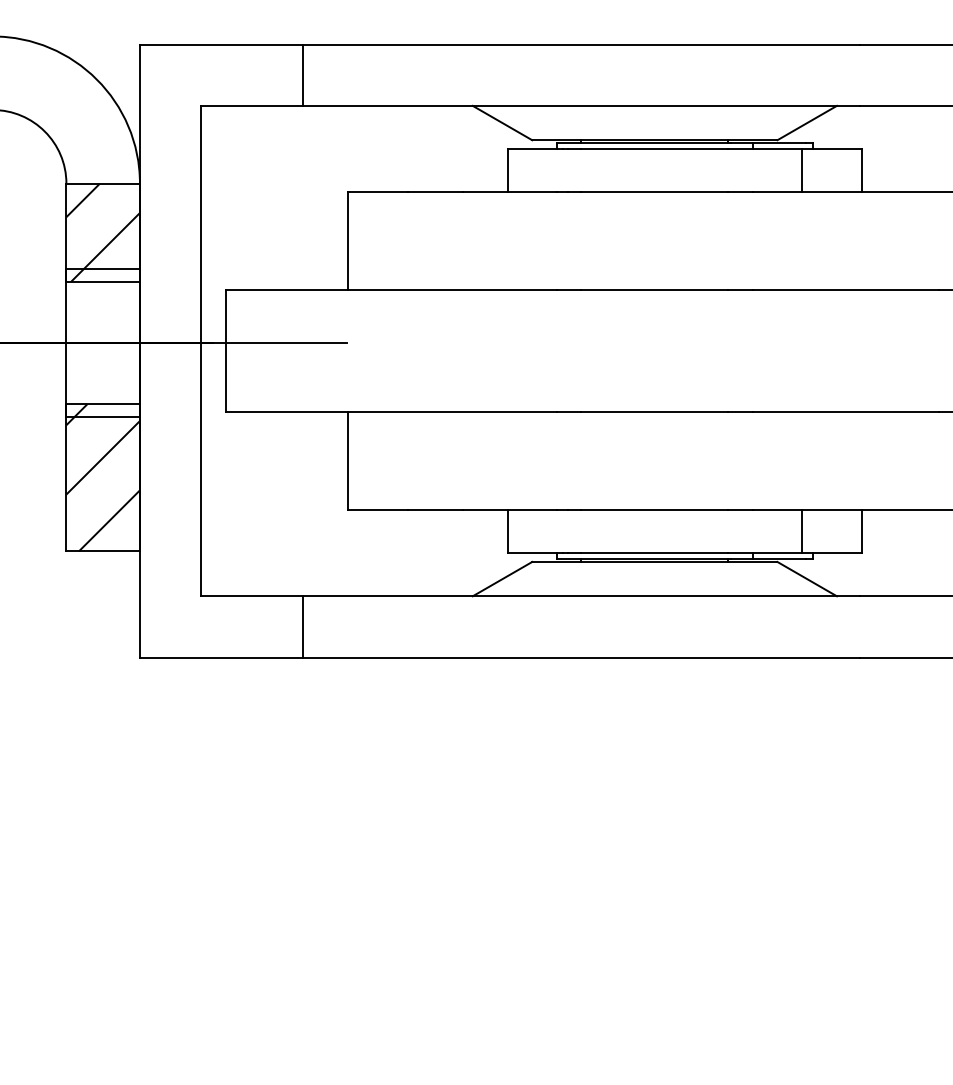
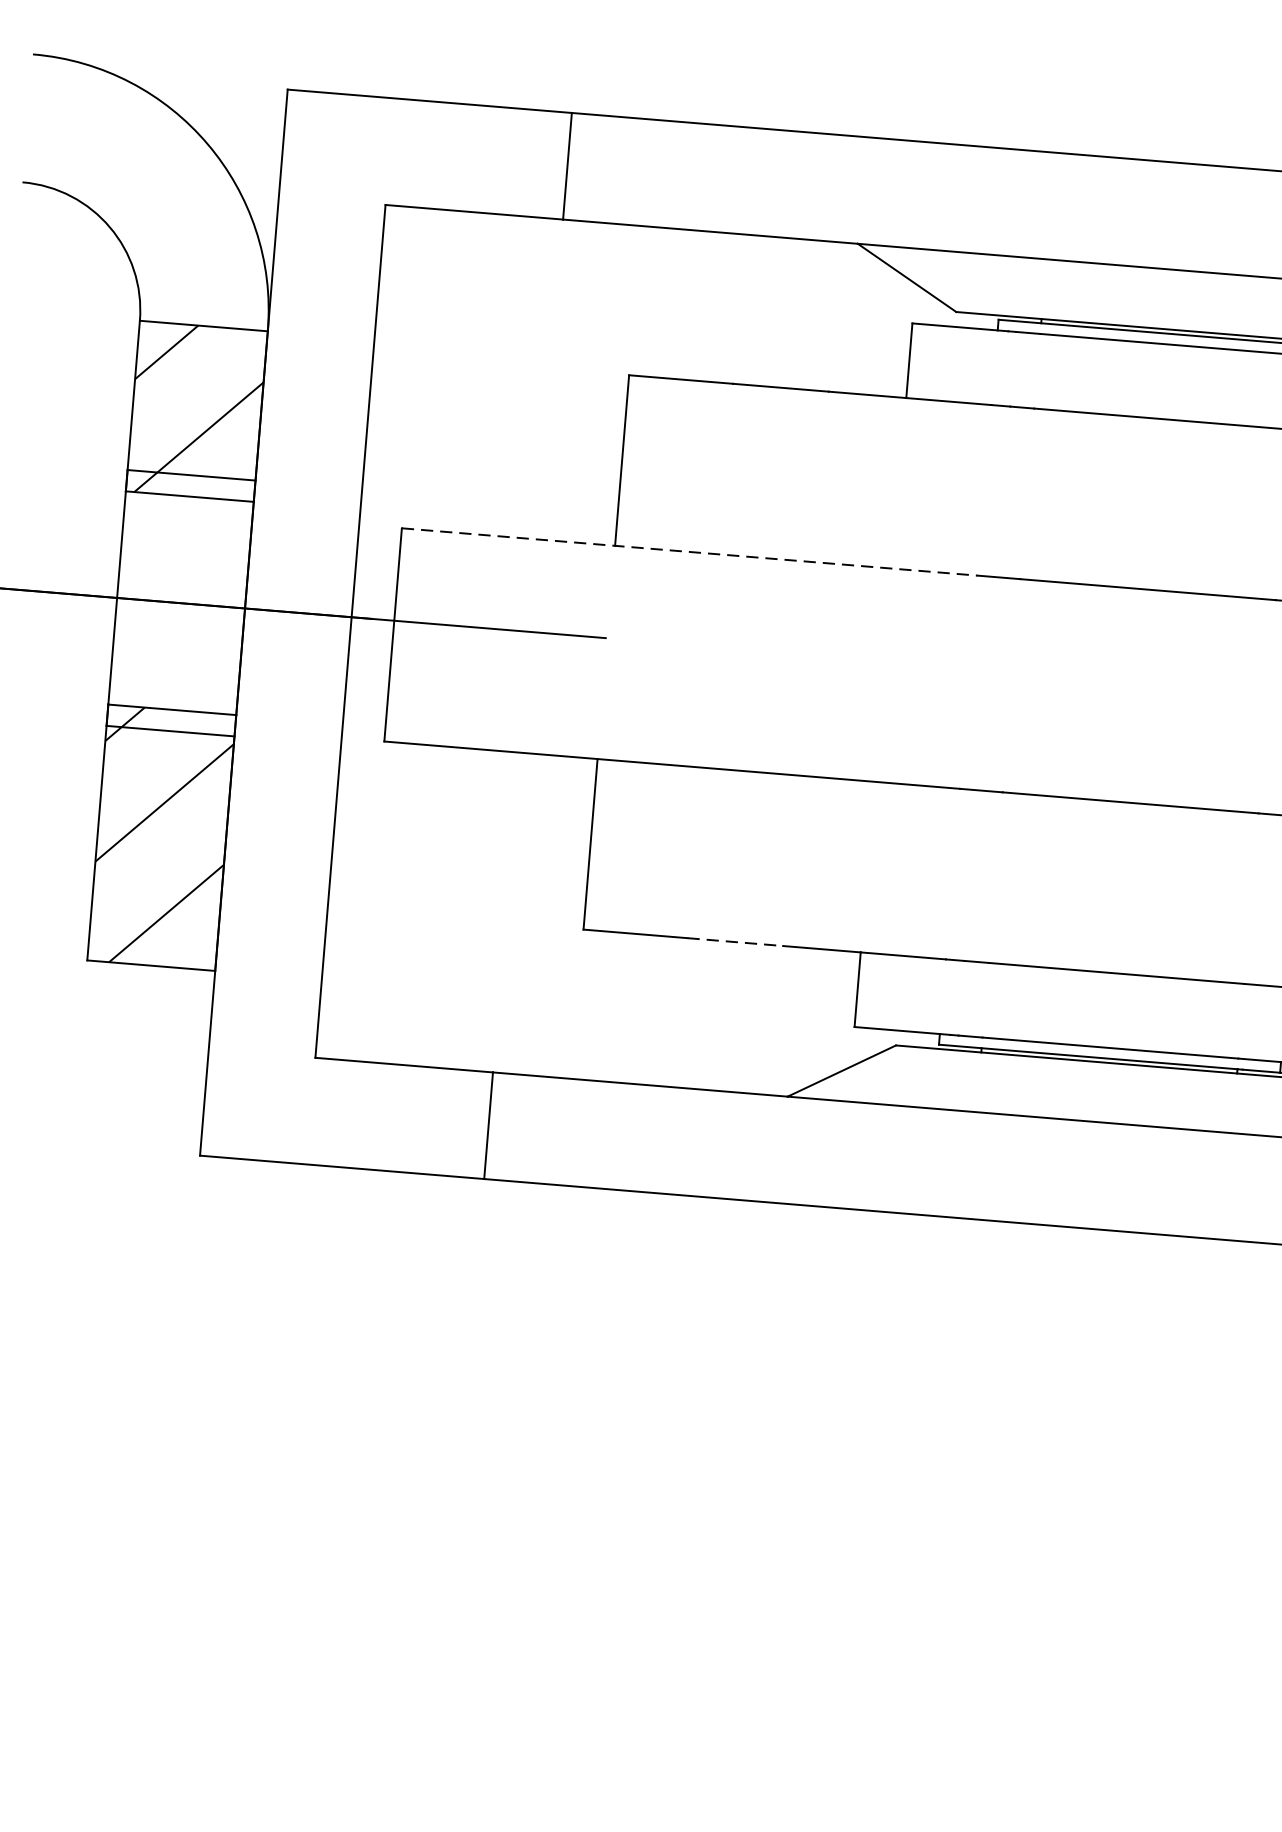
line: (391, 289) -> (690, 551), solid -> dashed
line: (436, 510) -> (736, 942), solid -> dashed

